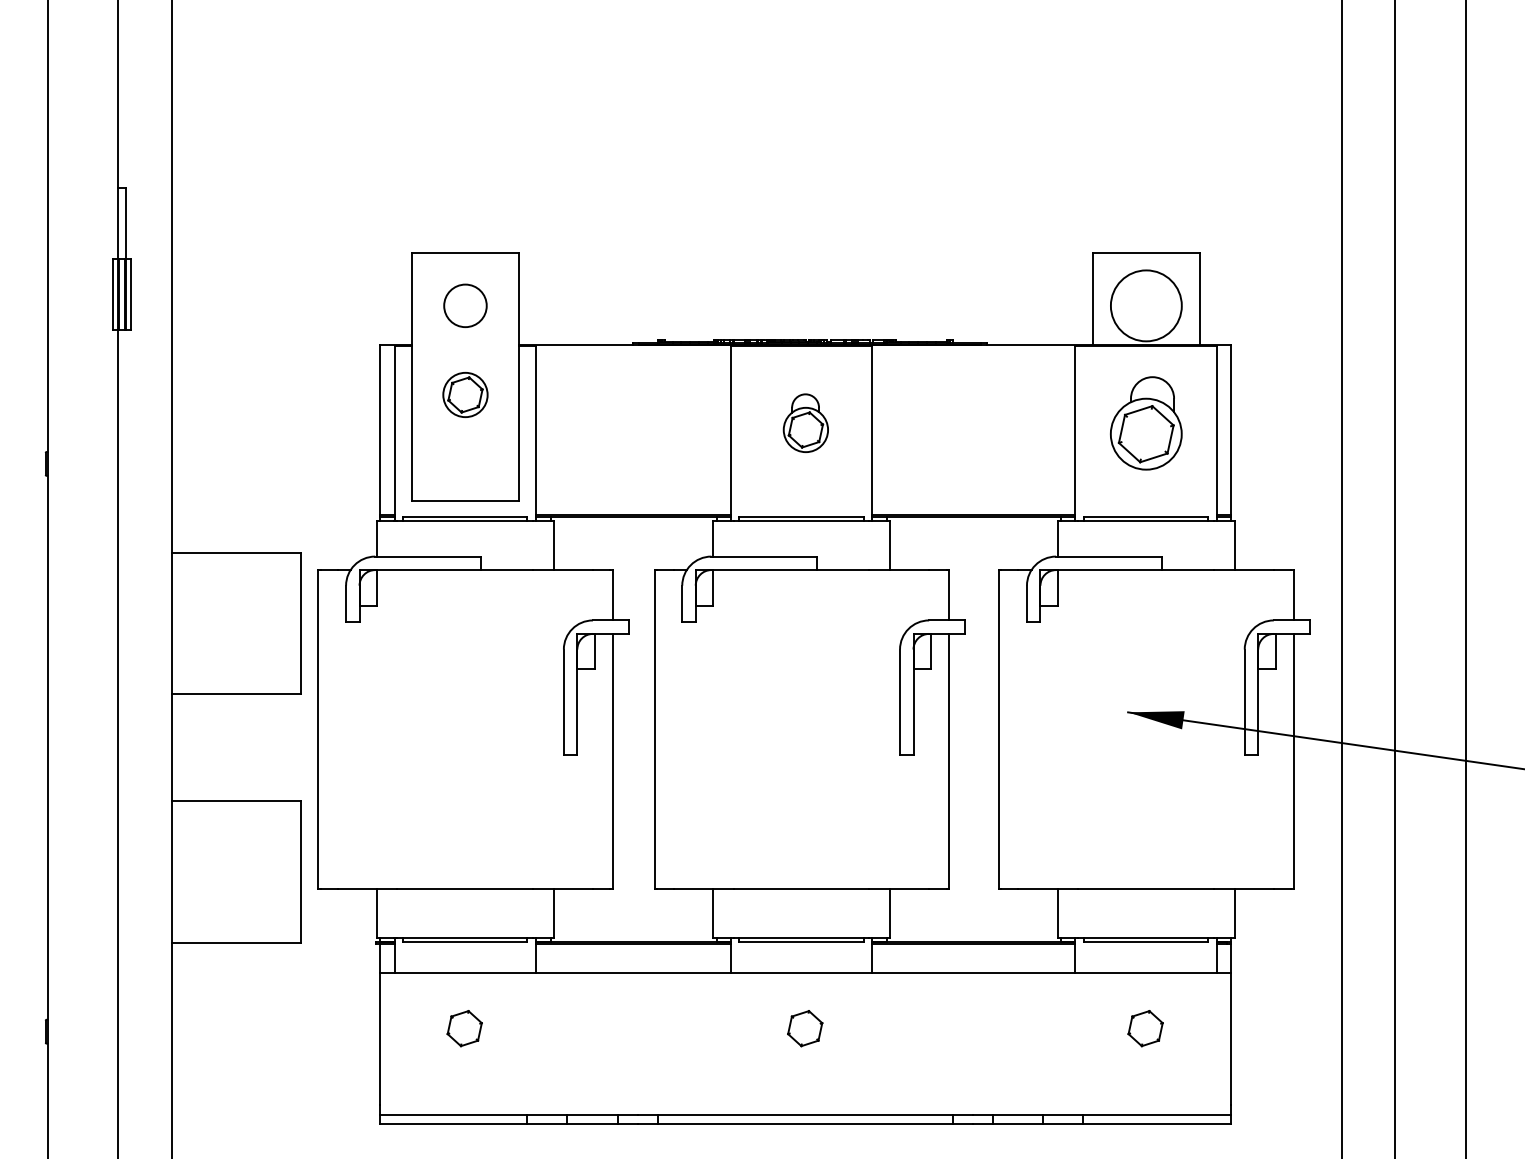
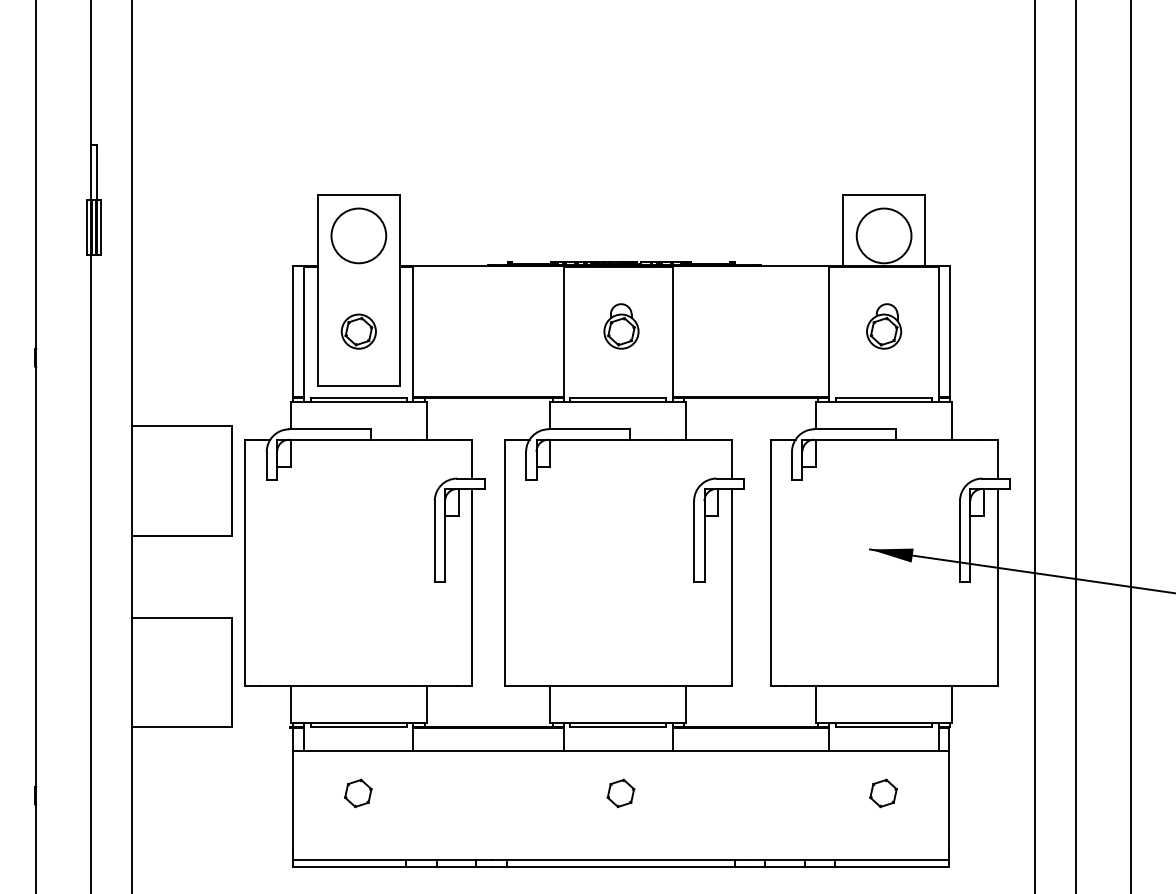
circle: (465, 305) -> (358, 235), size x1.67
part: (465, 394) -> (358, 331), moved
part: (1146, 422) -> (884, 325), size x0.62

